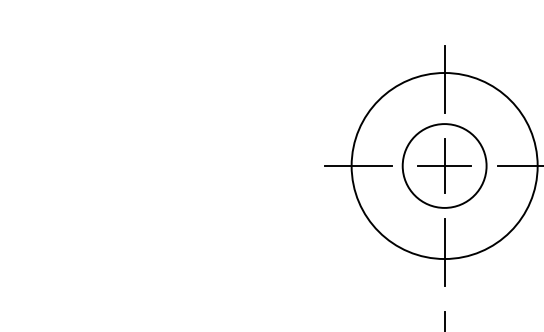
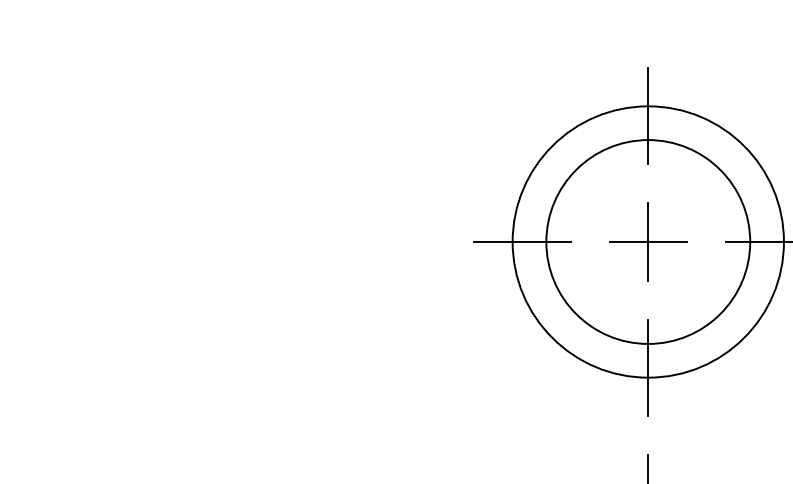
circle: (444, 165) -> (648, 241), size x1.67

